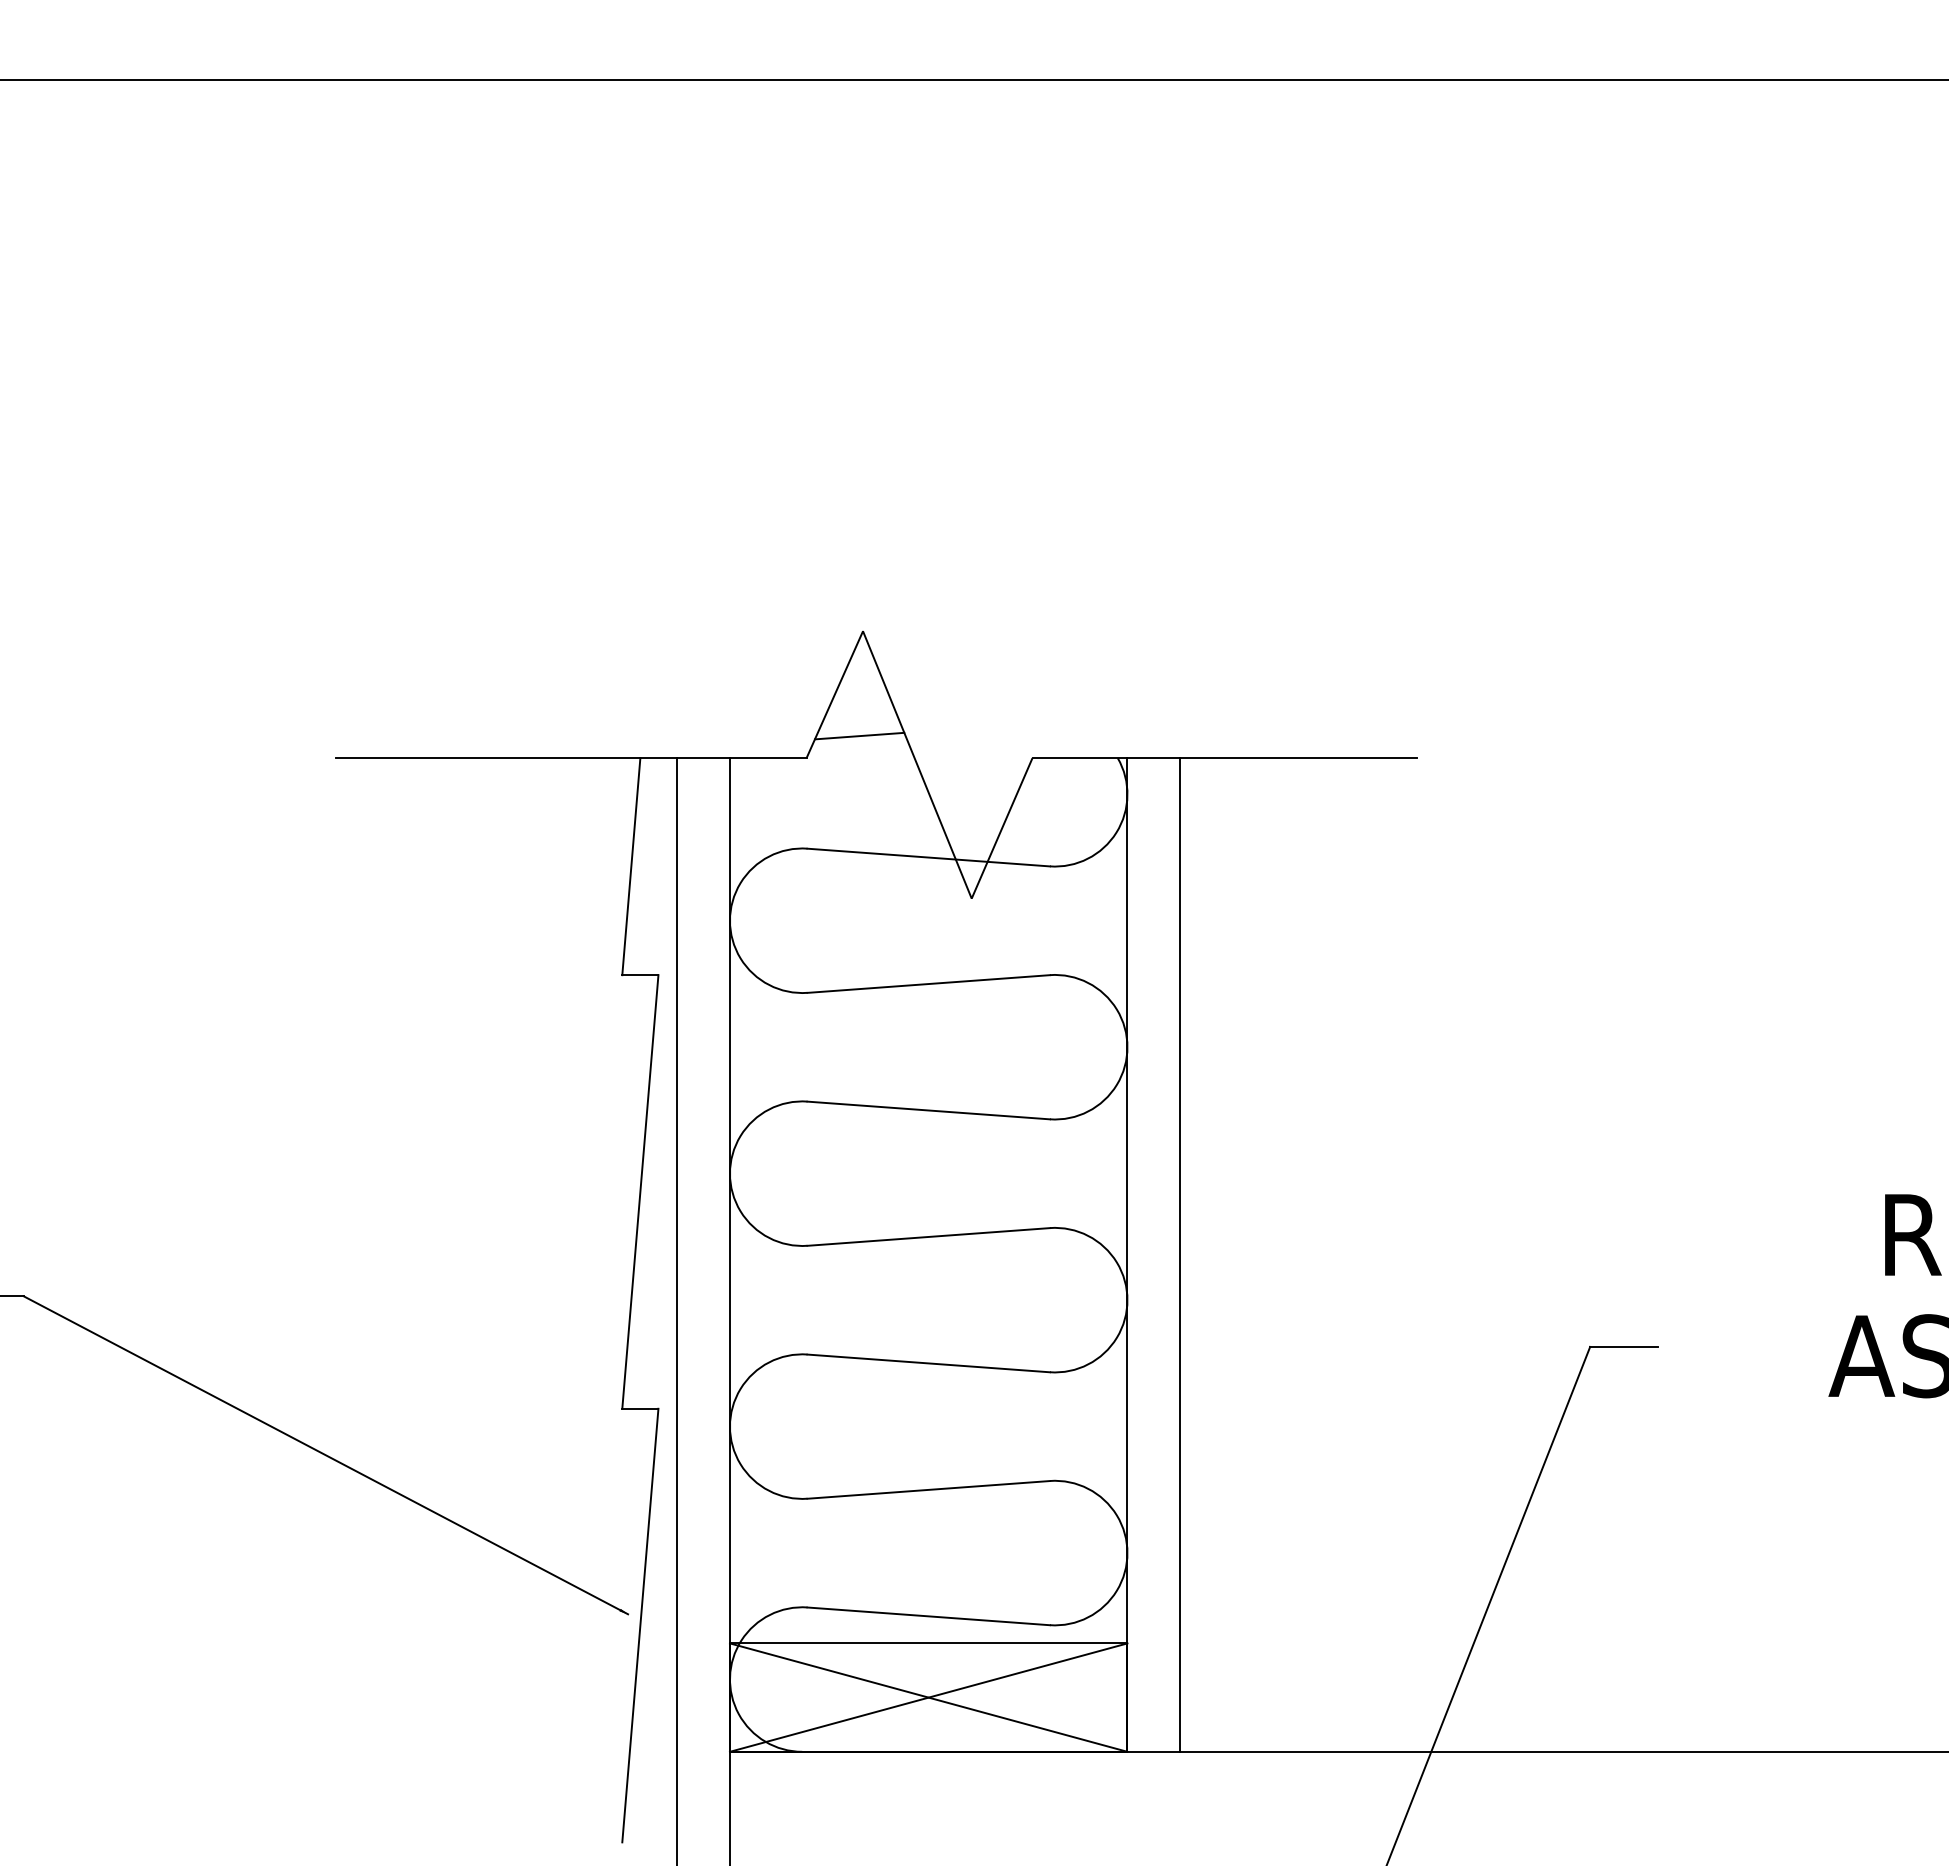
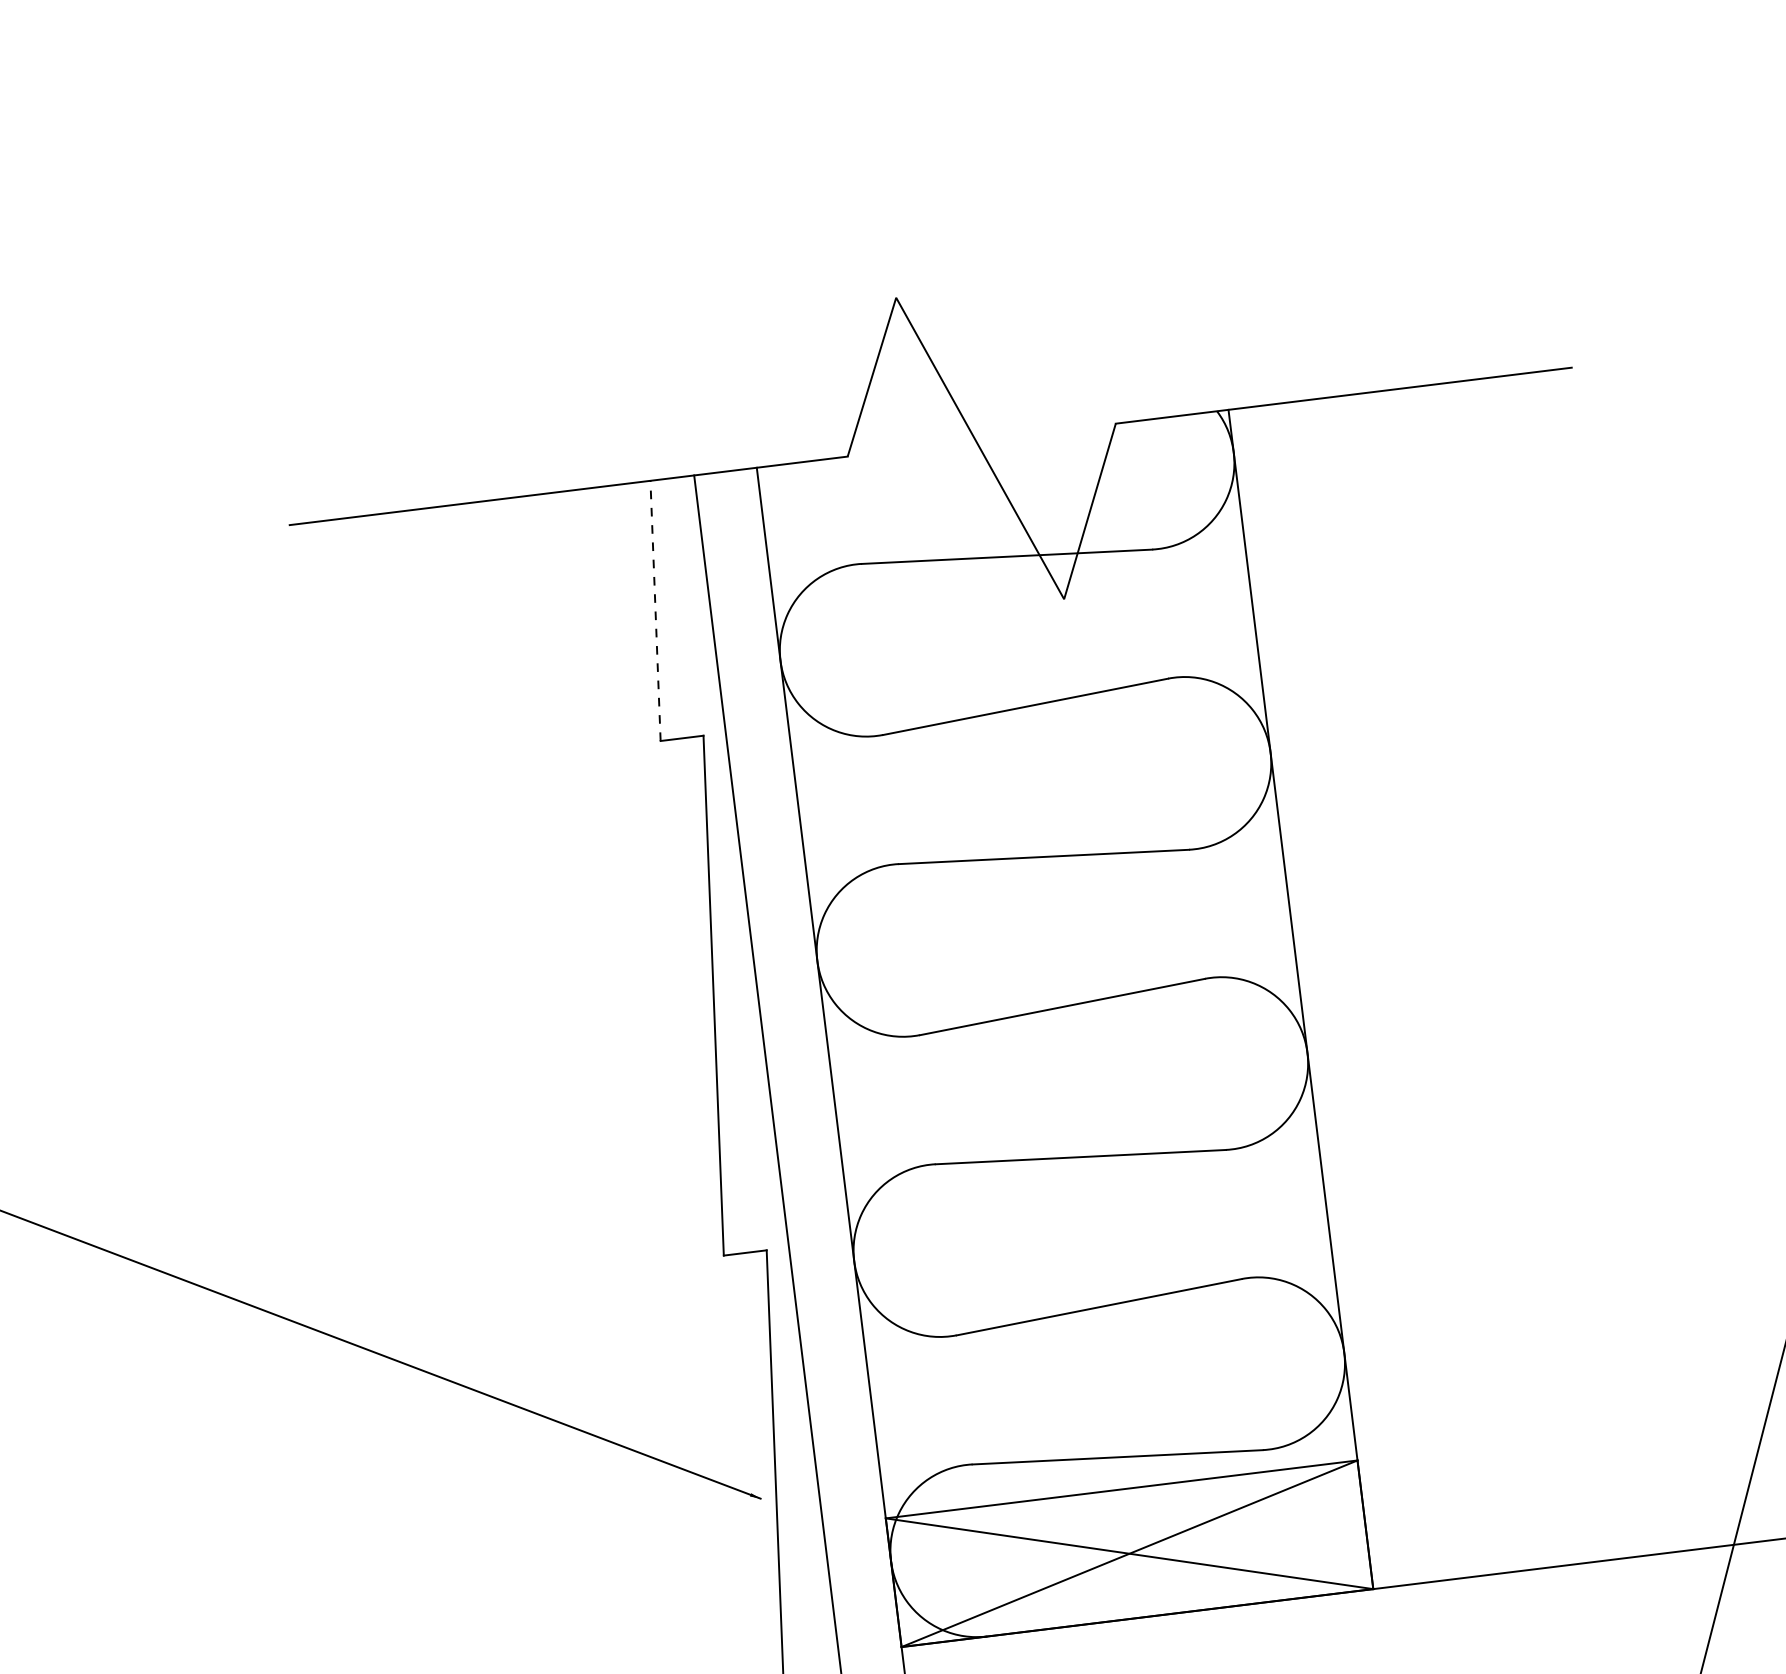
line: (859, 735) -> (907, 422), removed
line: (631, 866) -> (655, 610), solid -> dashed
line: (1180, 1254) -> (1363, 991), removed

